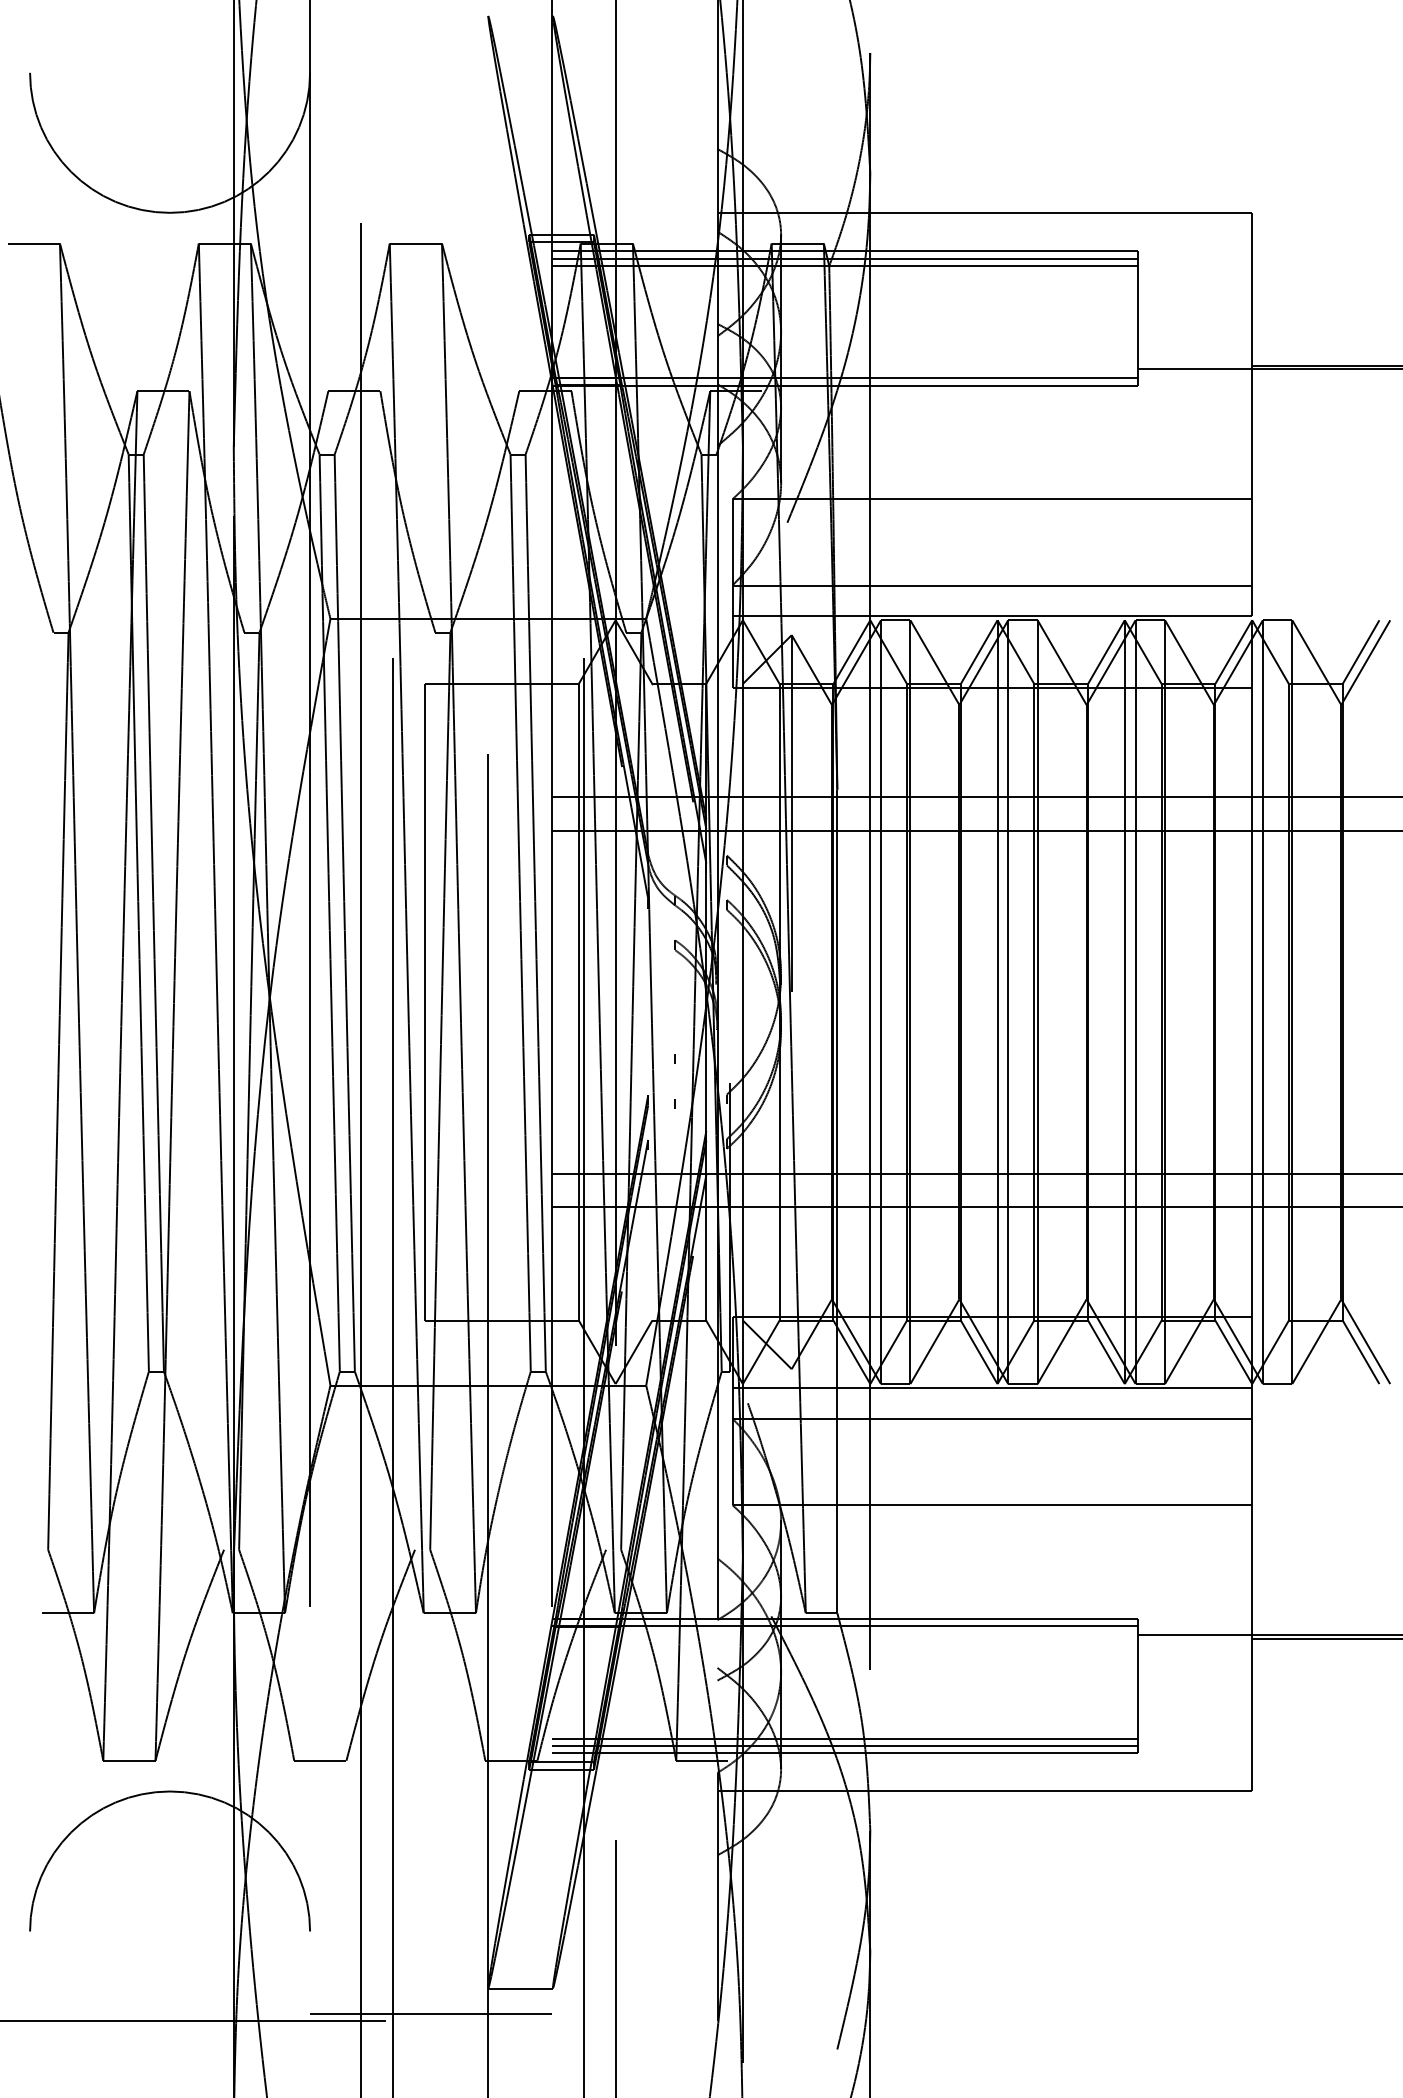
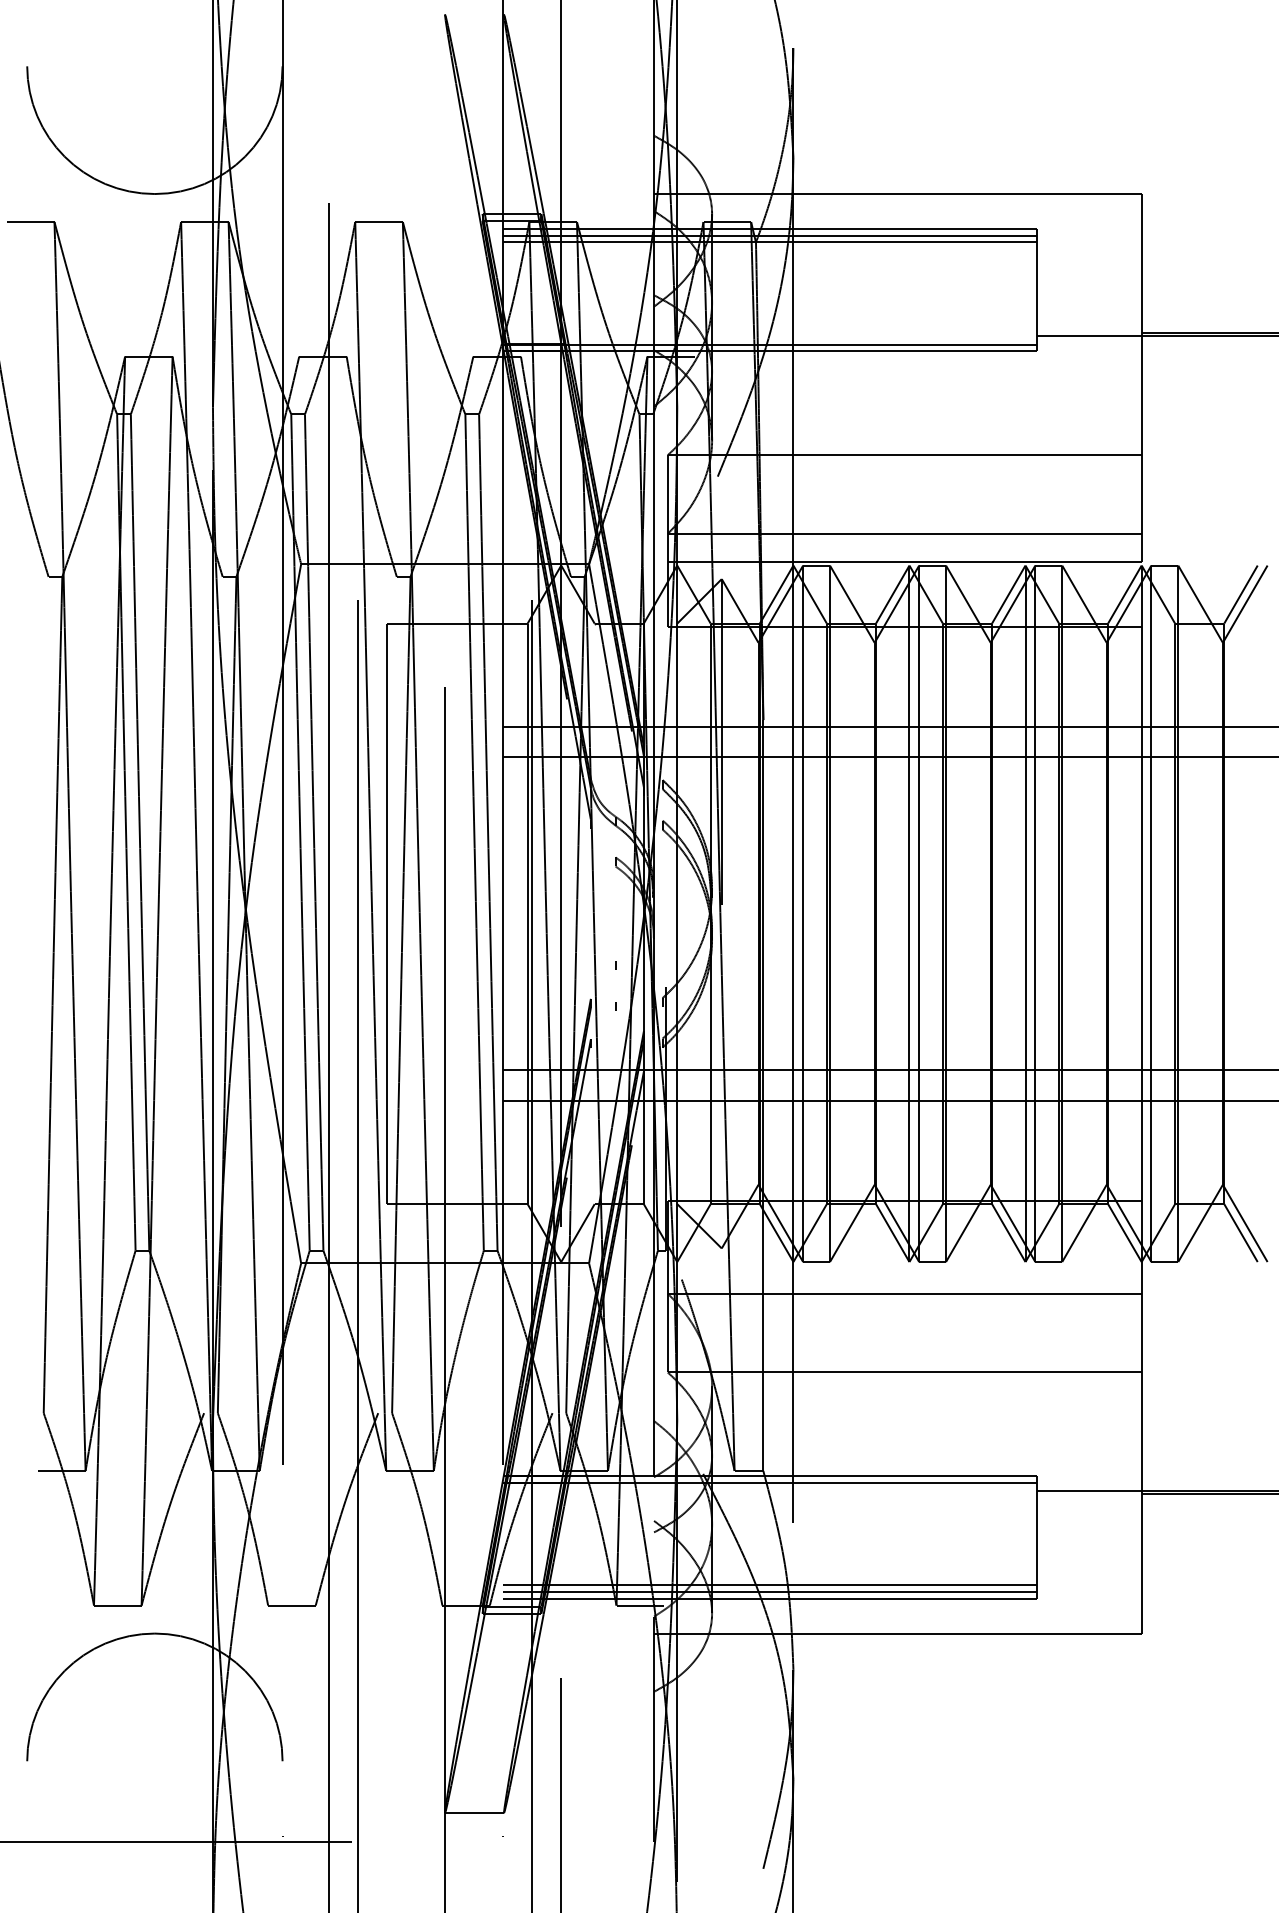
line: (992, 1388) -> (904, 1266), removed
line: (430, 2014) -> (392, 1836), removed

